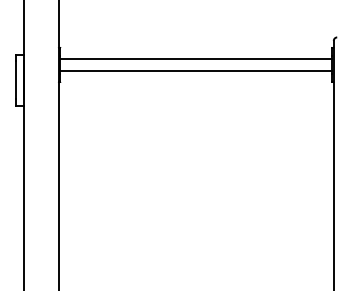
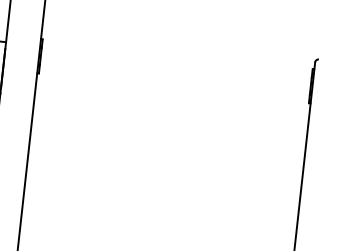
line: (196, 59) -> (176, 65), removed
line: (196, 70) -> (175, 76), removed

